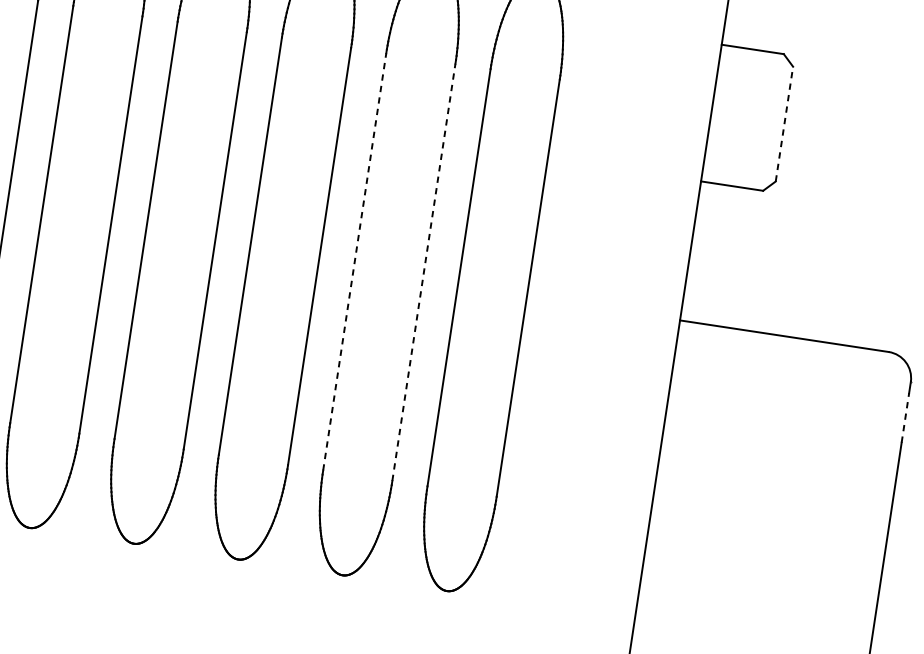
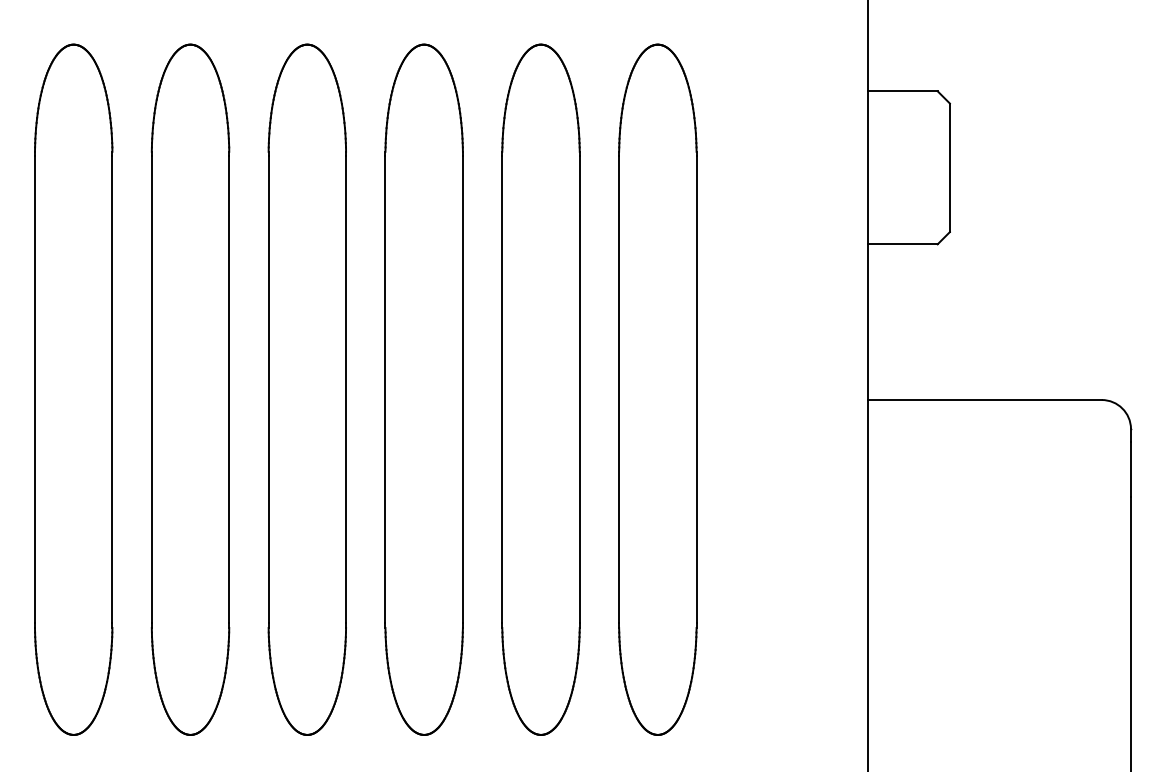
line: (784, 123) -> (949, 167), dashed -> solid
line: (354, 261) -> (502, 389), dashed -> solid
line: (423, 272) -> (579, 389), dashed -> solid
line: (905, 418) -> (1131, 469), dashed -> solid

